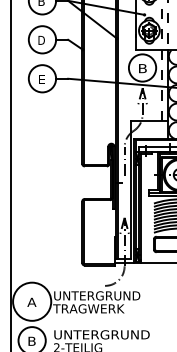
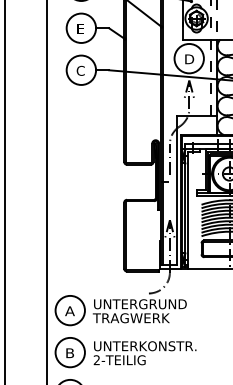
text: (41, 40) -> (80, 28), D -> E
text: (142, 68) -> (189, 59), B -> D
text: (41, 78) -> (80, 70), E -> C
circle: (31, 301) -> (69, 310), size x0.71
text: (101, 335) -> (145, 346), UNTERGRUND -> UNTERKONSTR.

